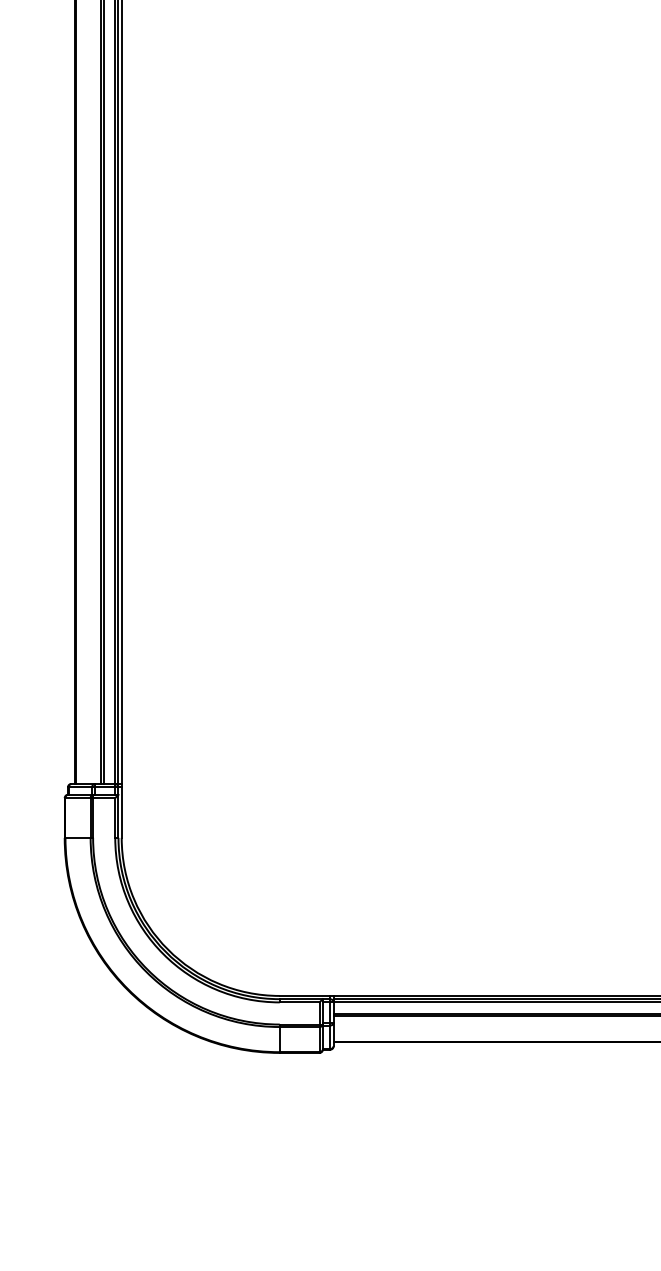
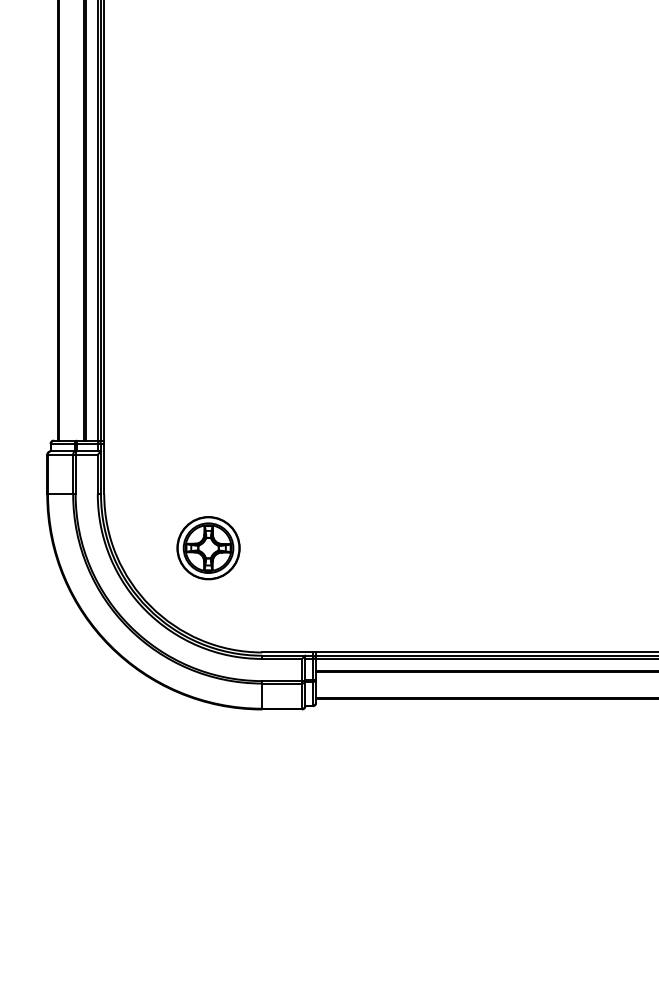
part: (226, 891) -> (209, 548), added

